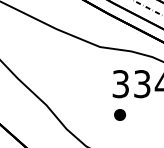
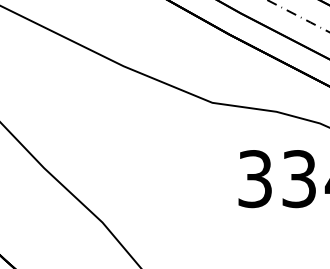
part: (119, 114) -> (252, 241), removed

